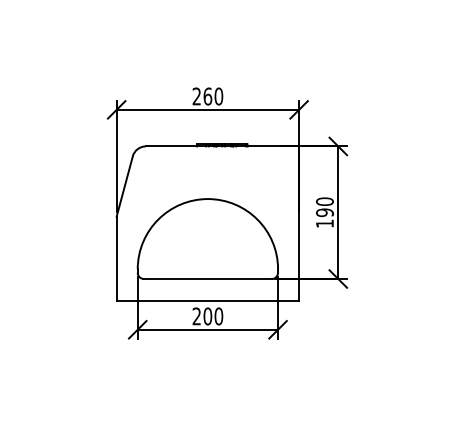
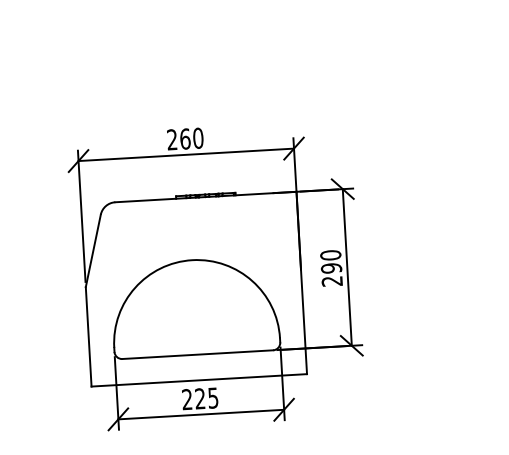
text: (324, 223) -> (331, 281), 190 -> 290
text: (213, 316) -> (206, 398), 200 -> 225

